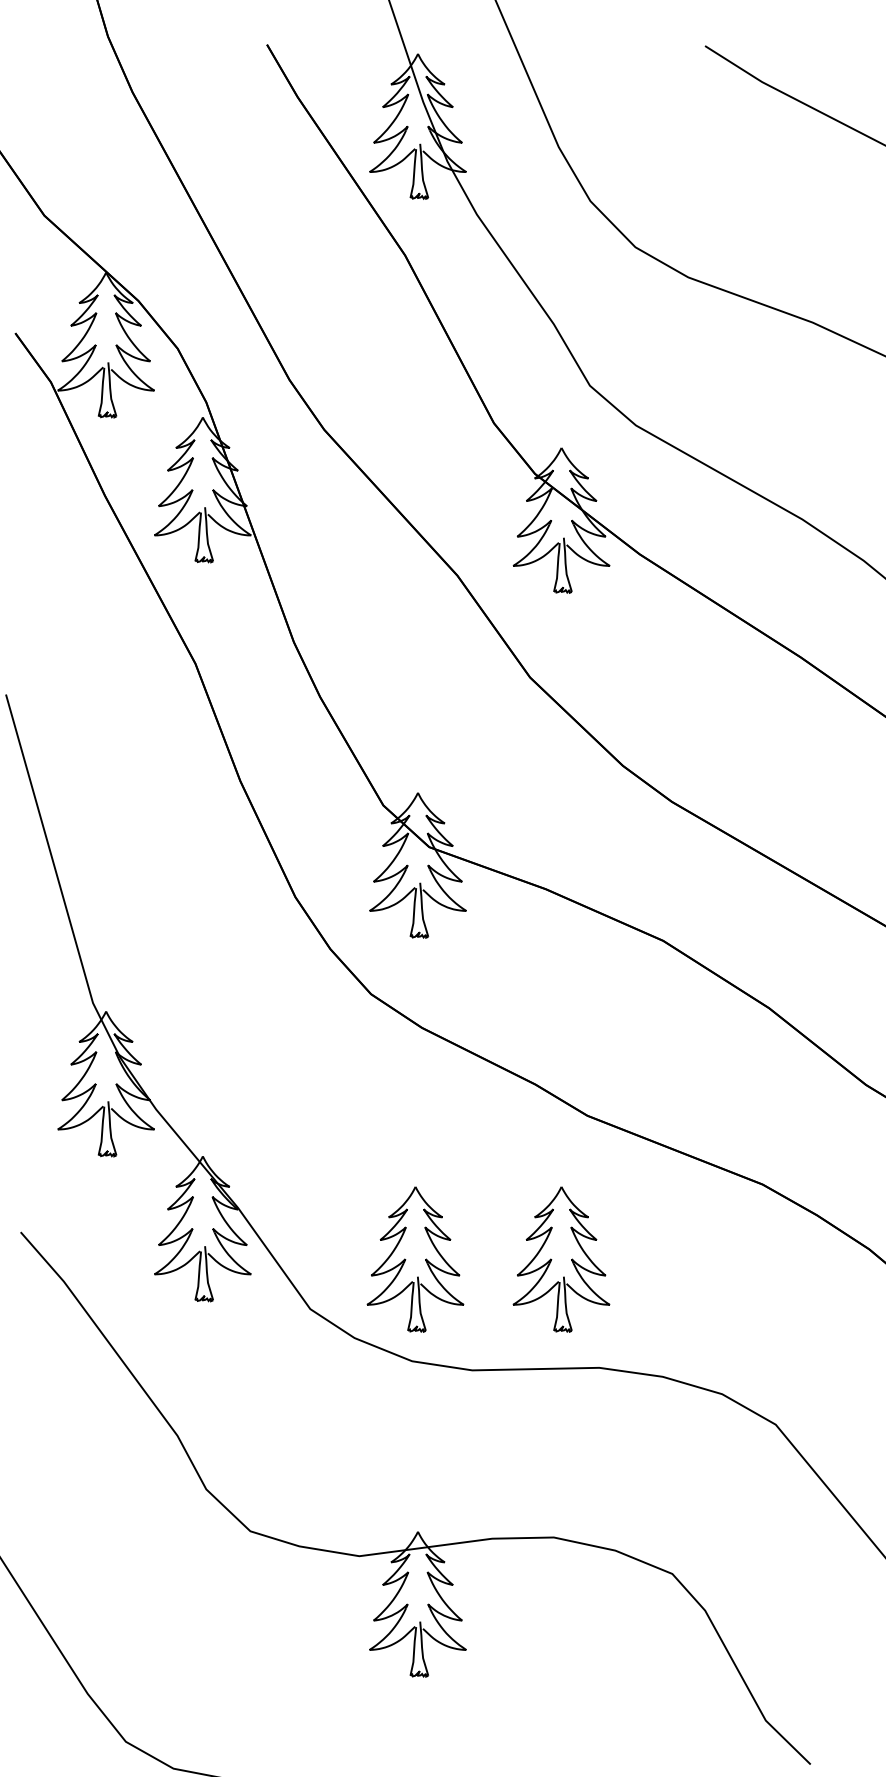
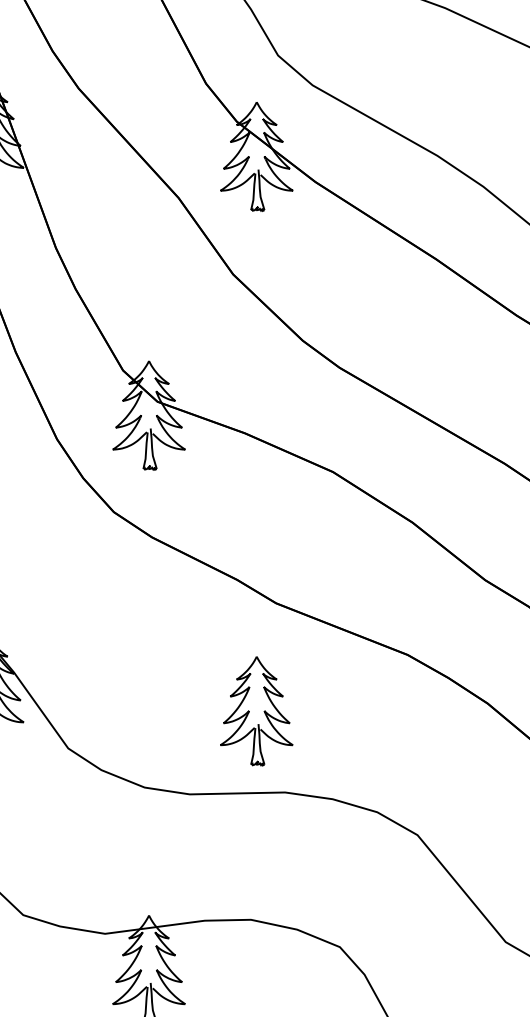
part: (415, 1259) -> (147, 711), removed

